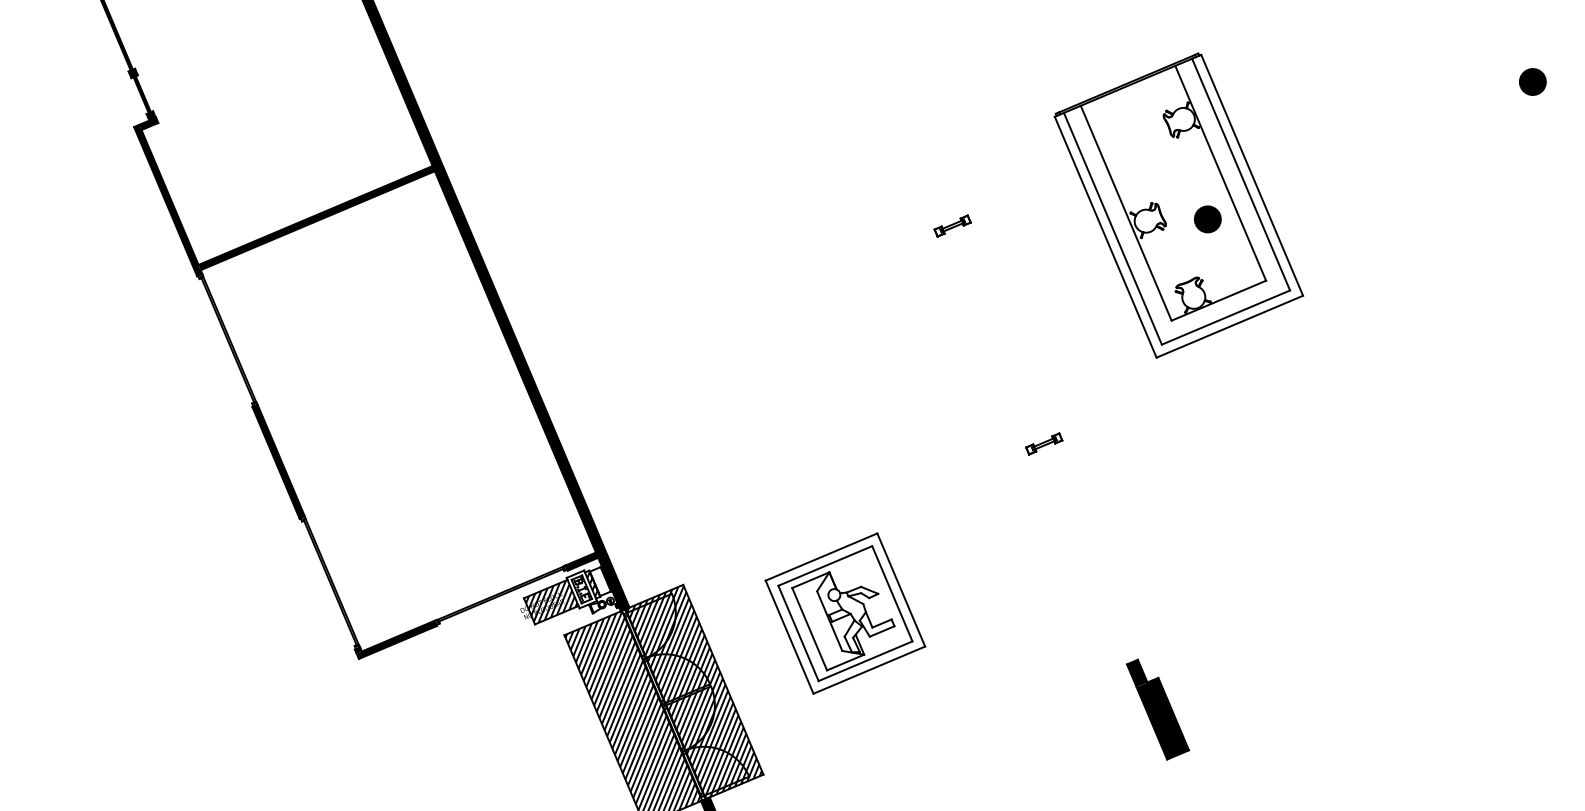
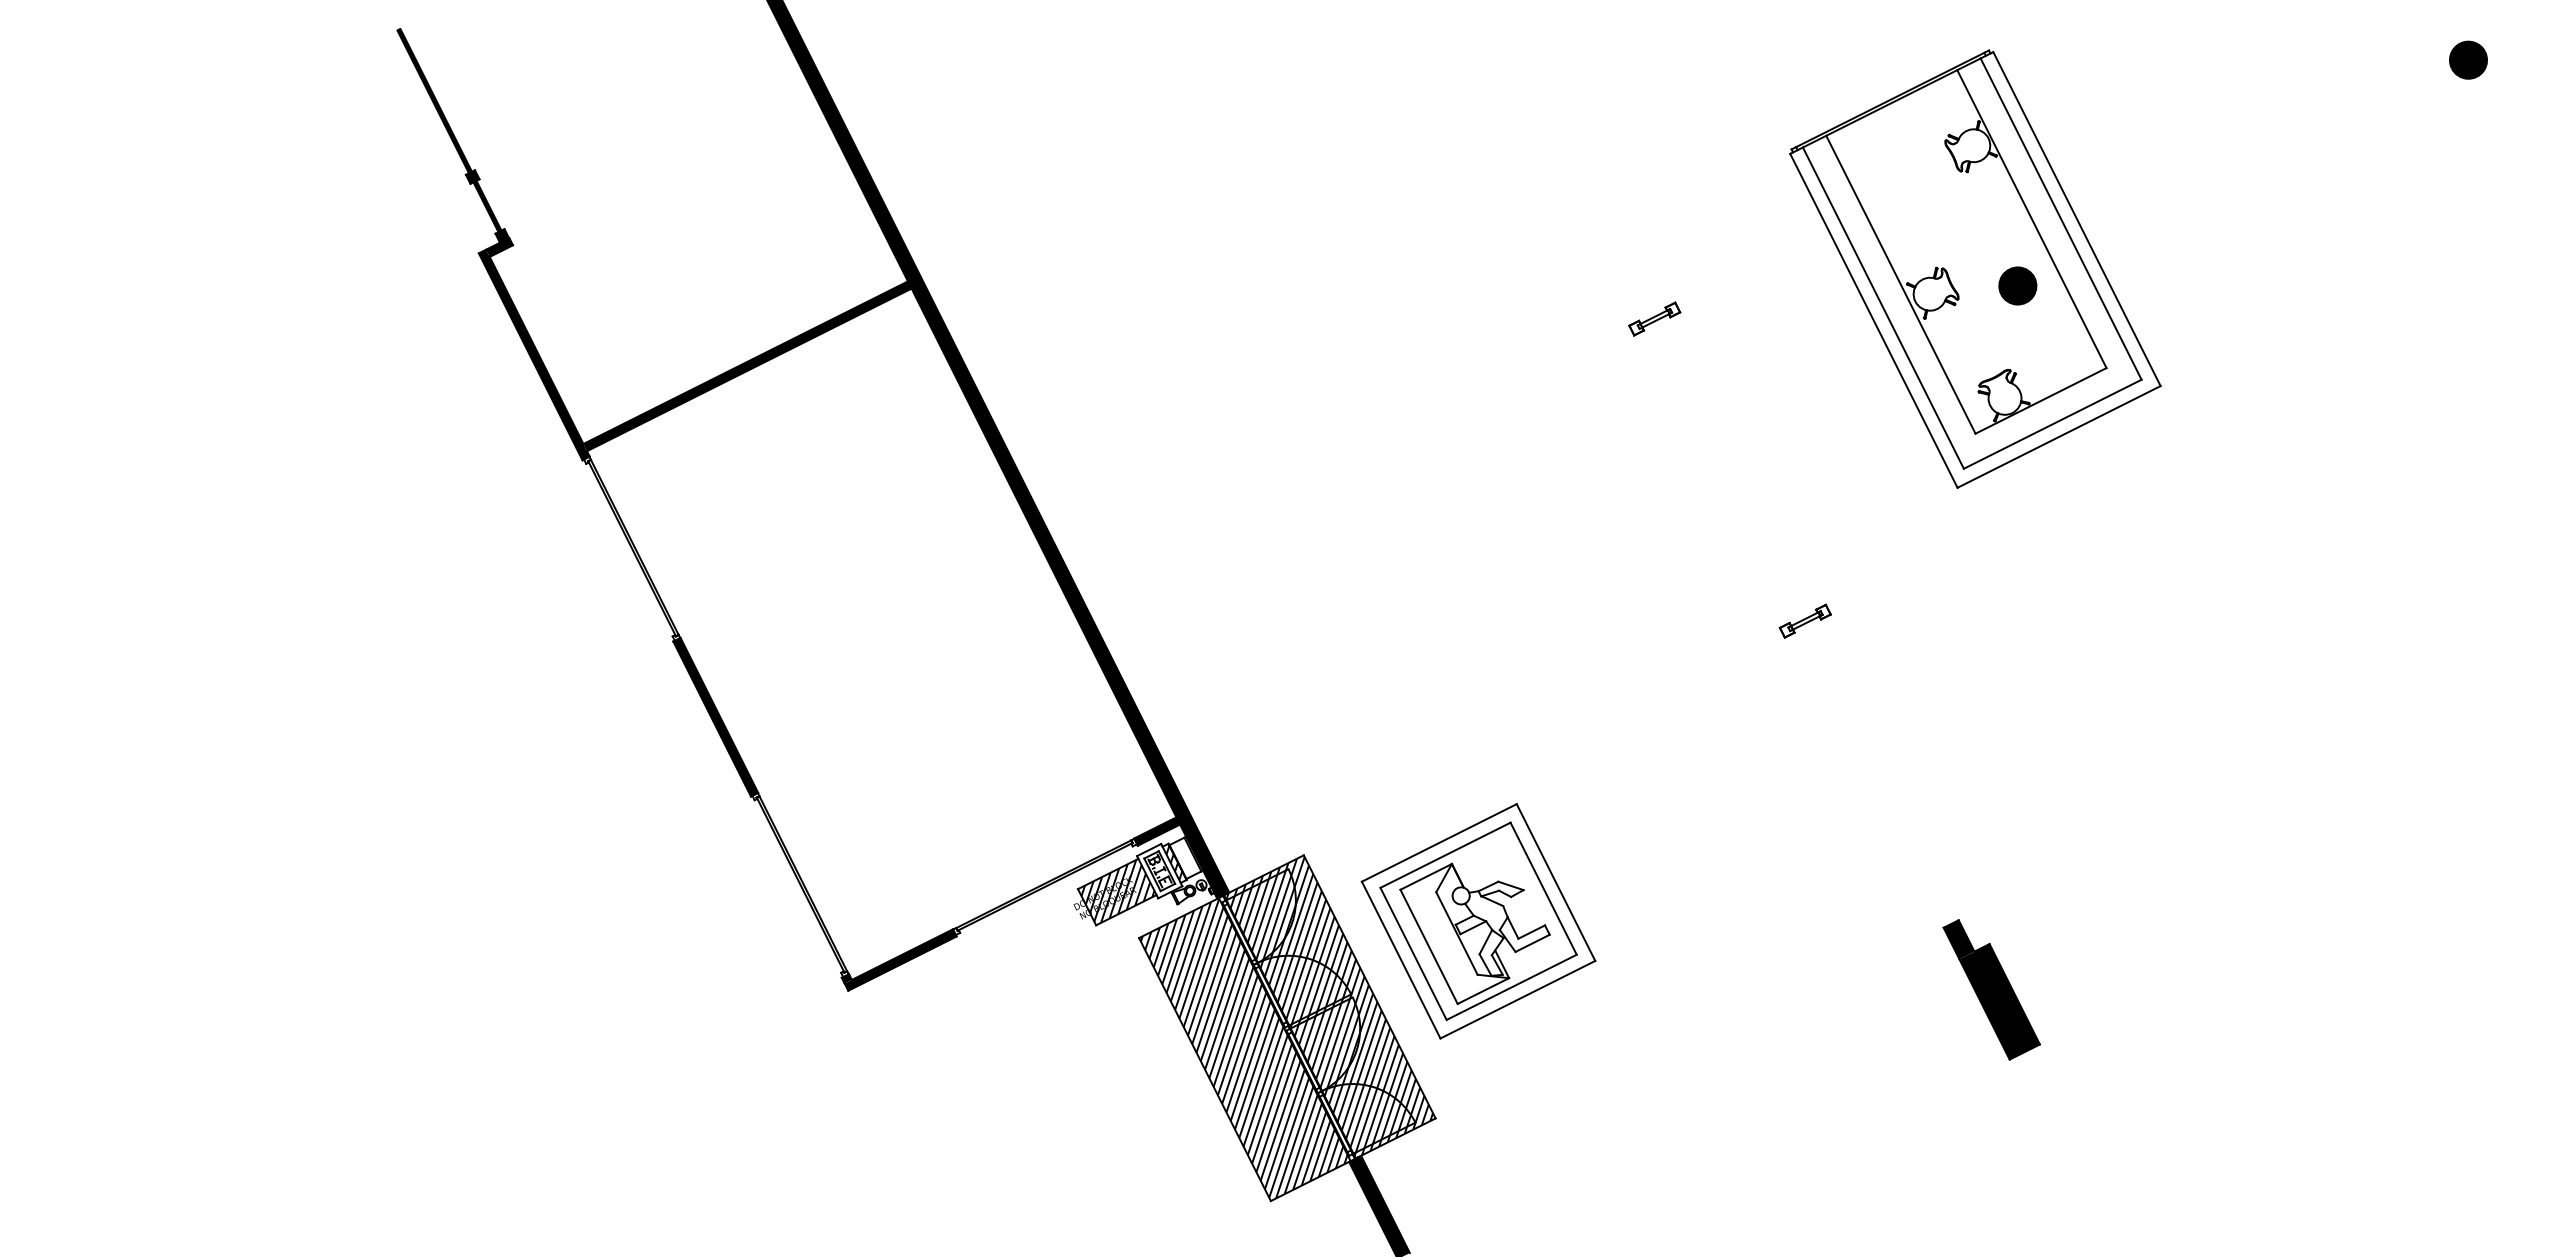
part: (845, 613) -> (1478, 921), moved

